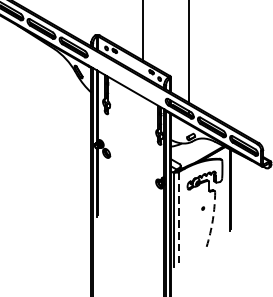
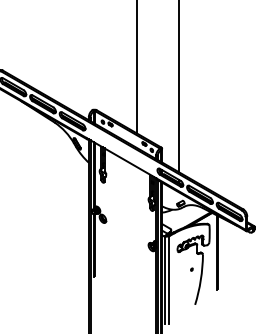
line: (178, 219) -> (169, 279), dashed -> solid
arc: (212, 220) -> (200, 280), dashed -> solid

